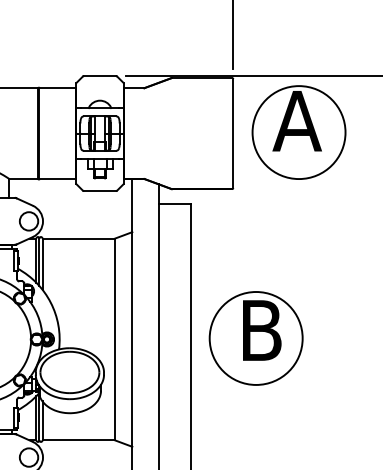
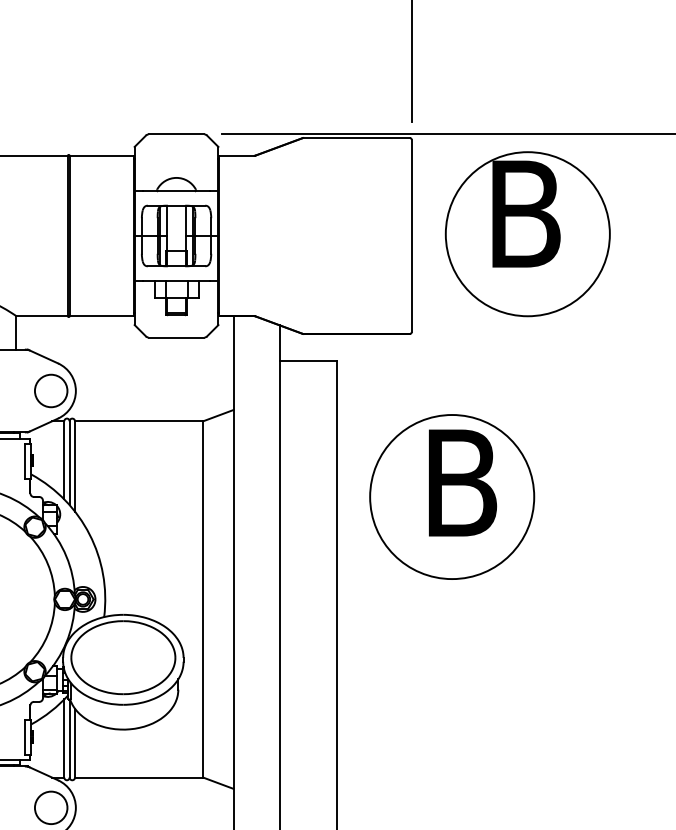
text: (296, 121) -> (523, 214), A -> B
part: (255, 338) -> (450, 497), moved

